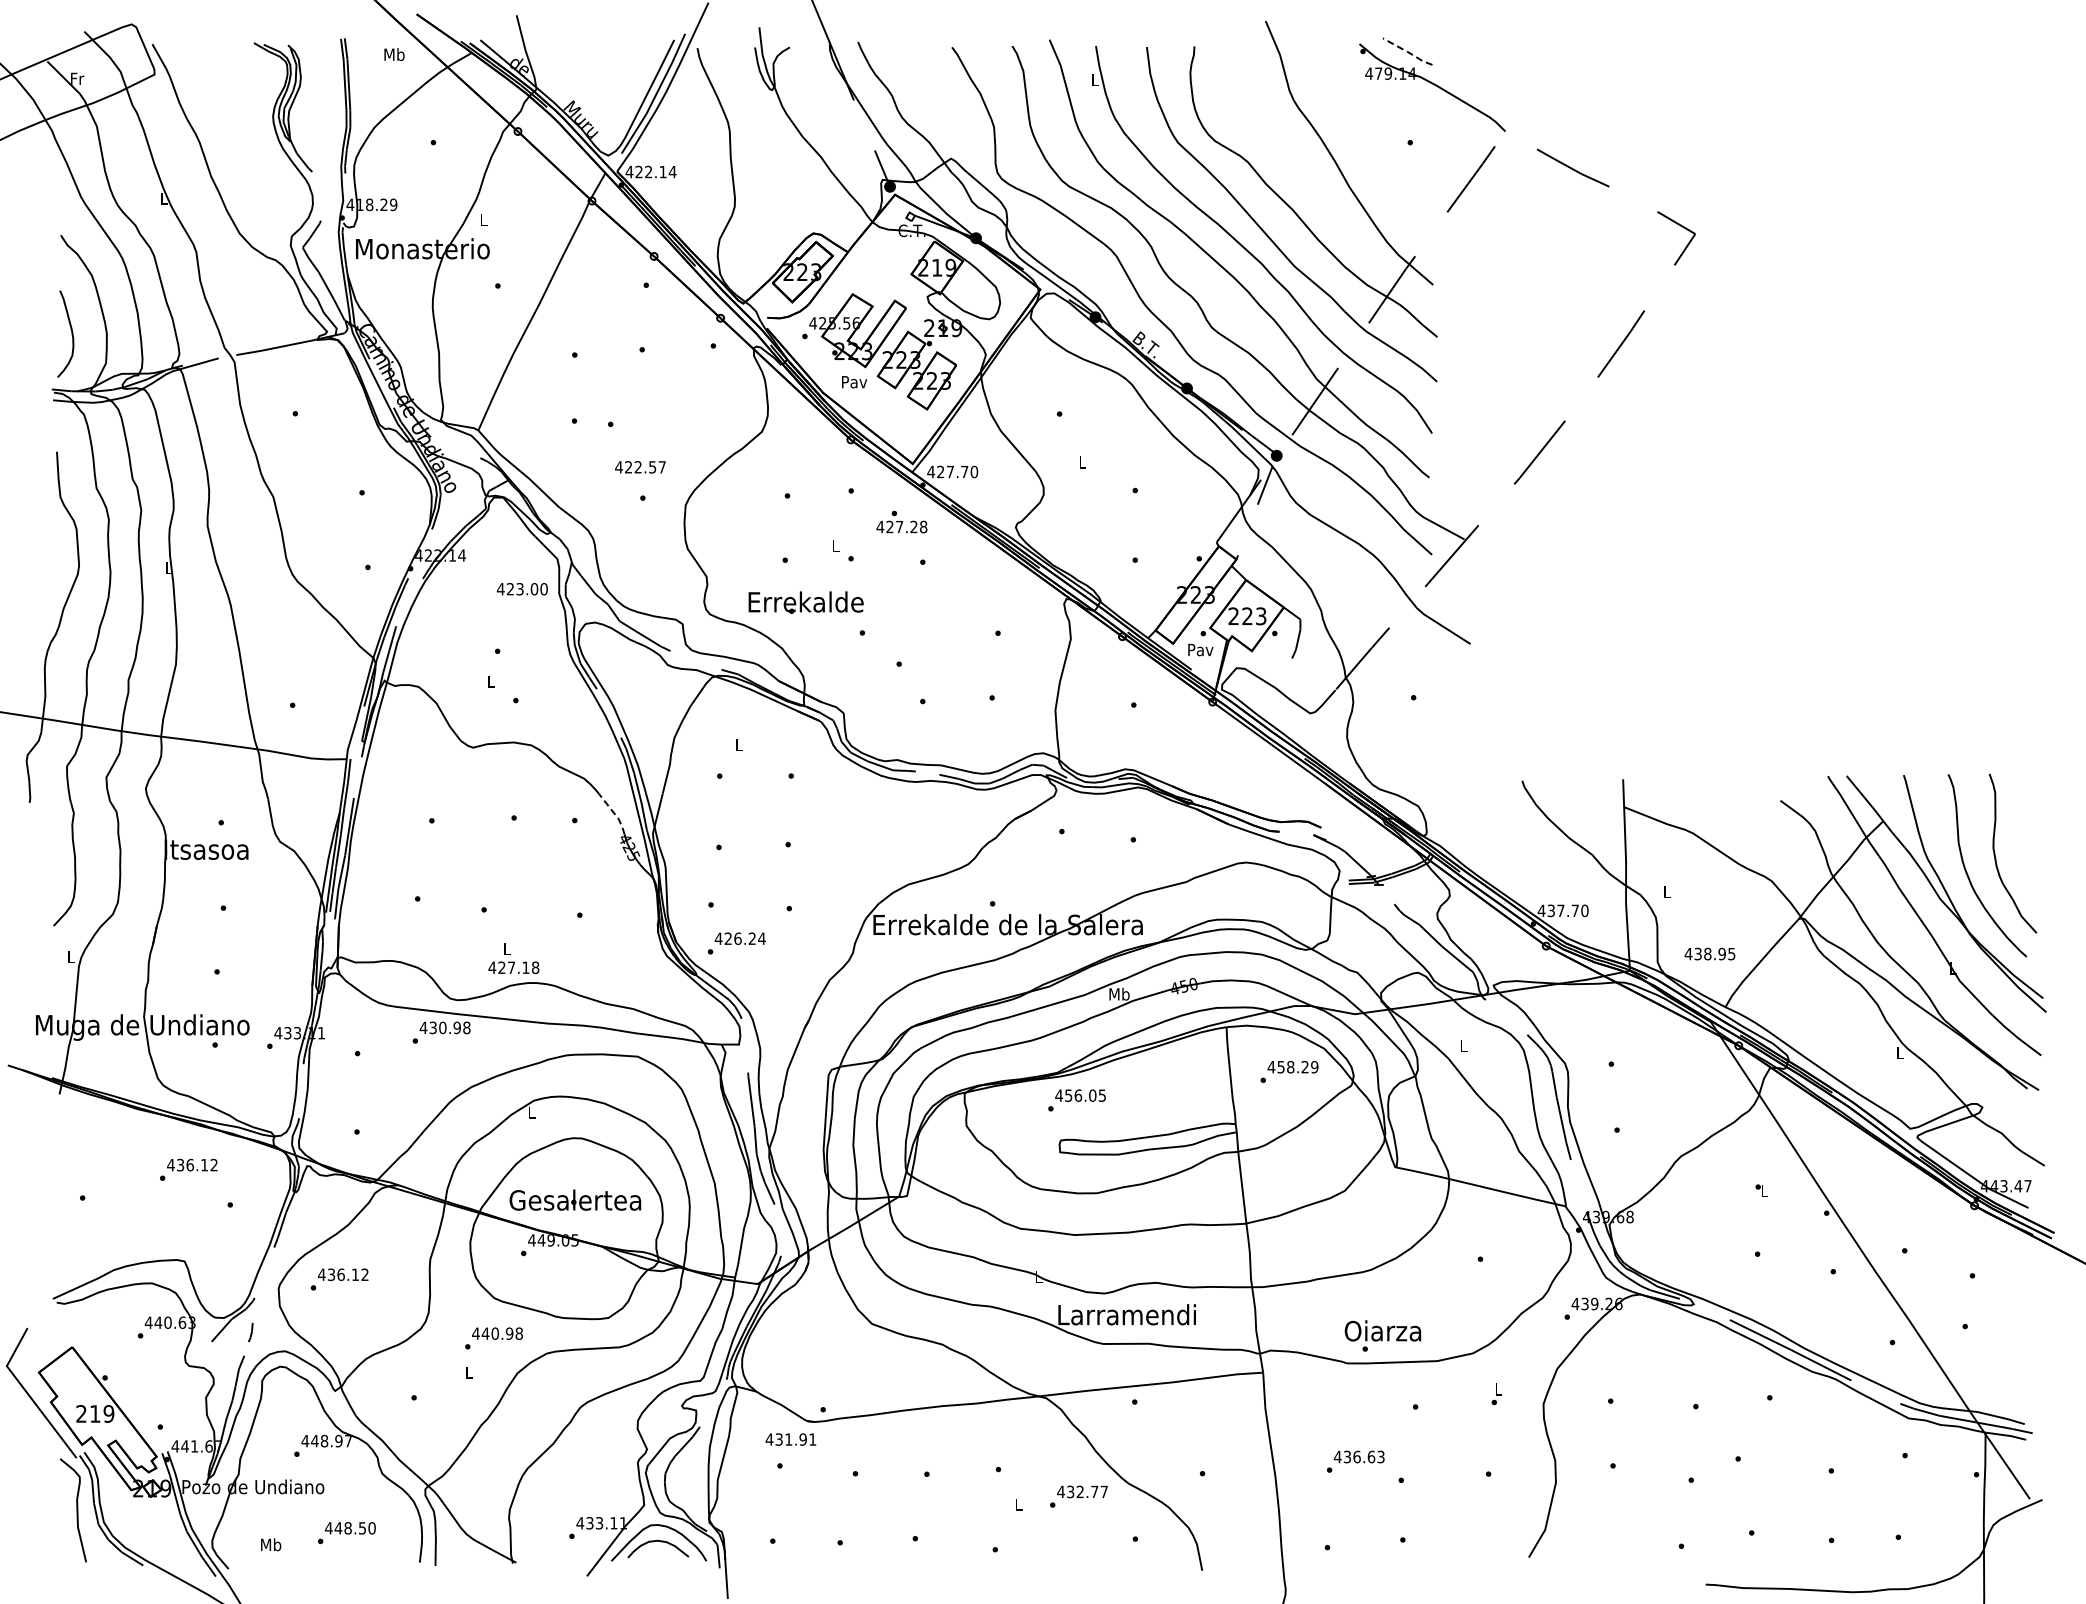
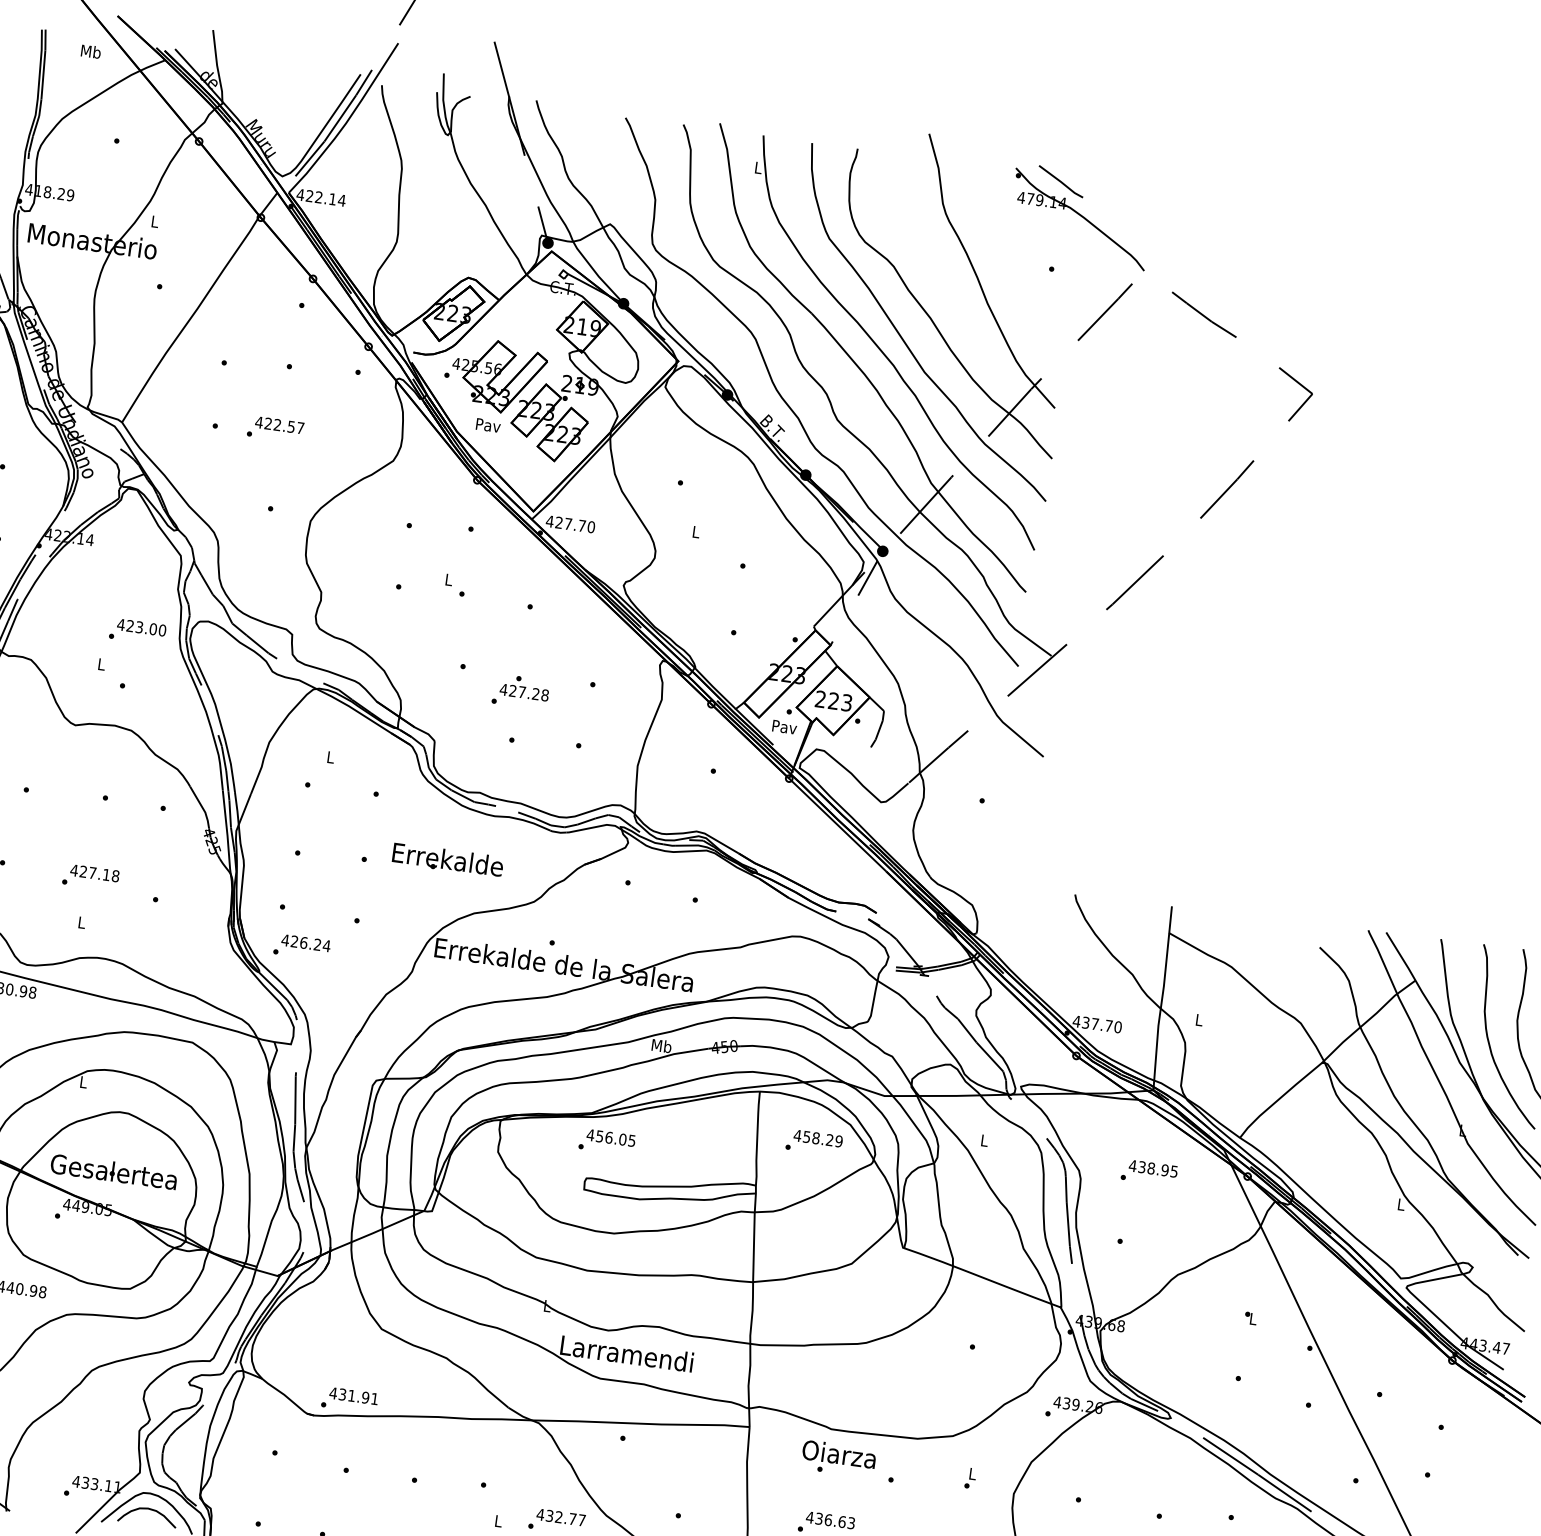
line: (1407, 51) -> (1060, 181), dashed -> solid
text: (640, 467) -> (279, 425), moved
text: (901, 521) -> (524, 687), moved
text: (521, 589) -> (140, 627), moved
text: (805, 602) -> (447, 859), moved
line: (614, 813) -> (202, 806), dashed -> solid
text: (1709, 953) -> (1153, 1168), moved
text: (513, 967) -> (94, 873), moved
text: (1382, 1335) -> (838, 1458), moved
text: (790, 1439) -> (353, 1396), moved

